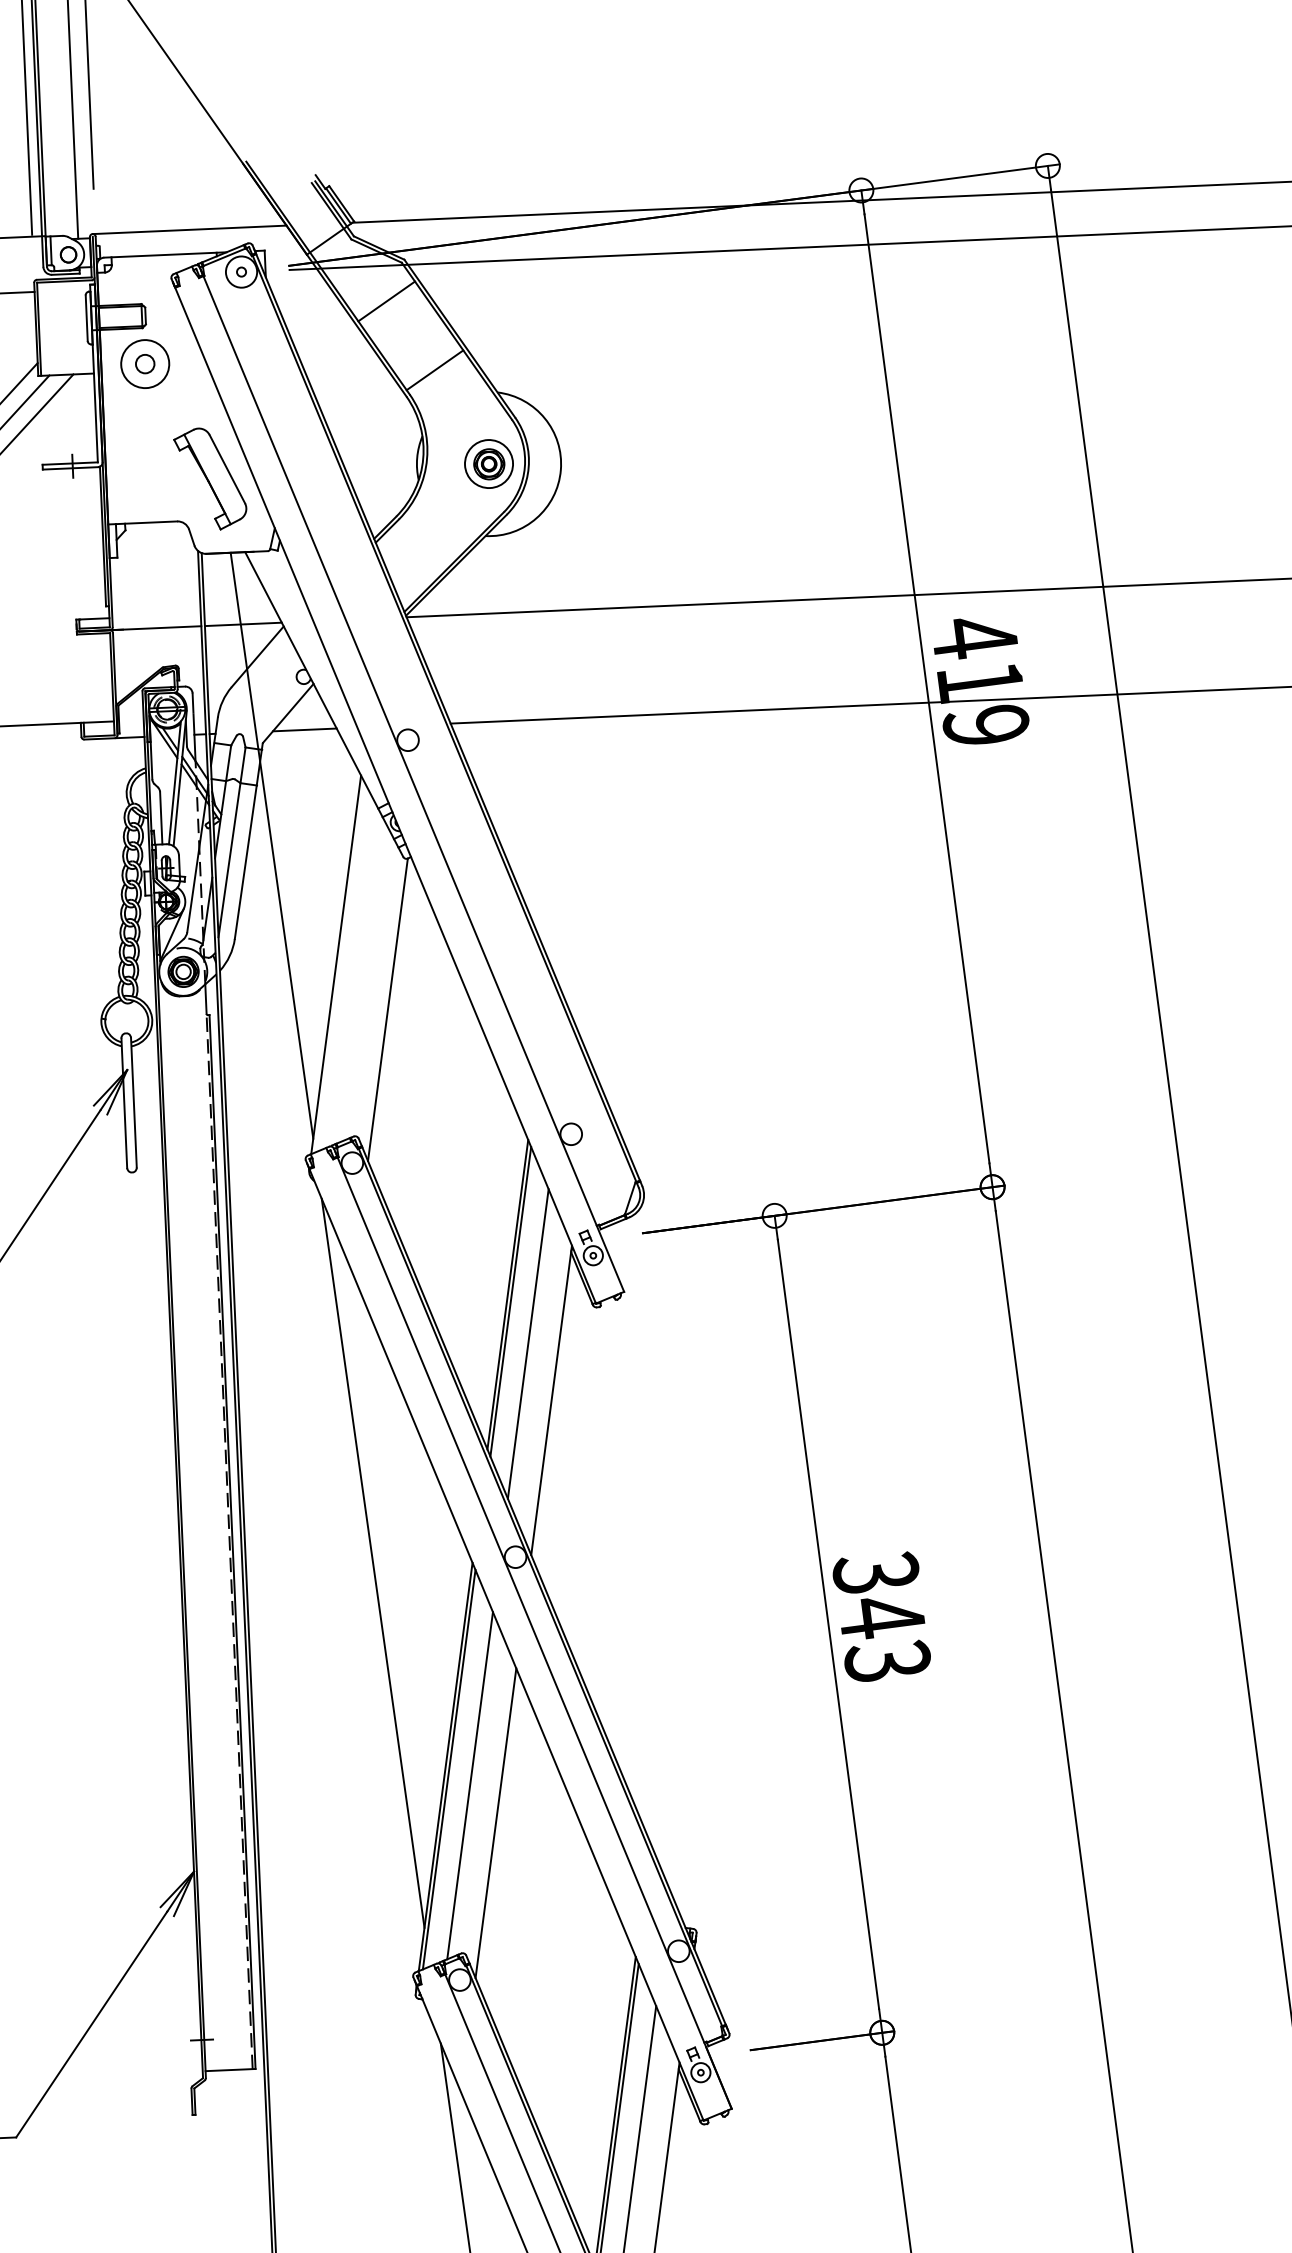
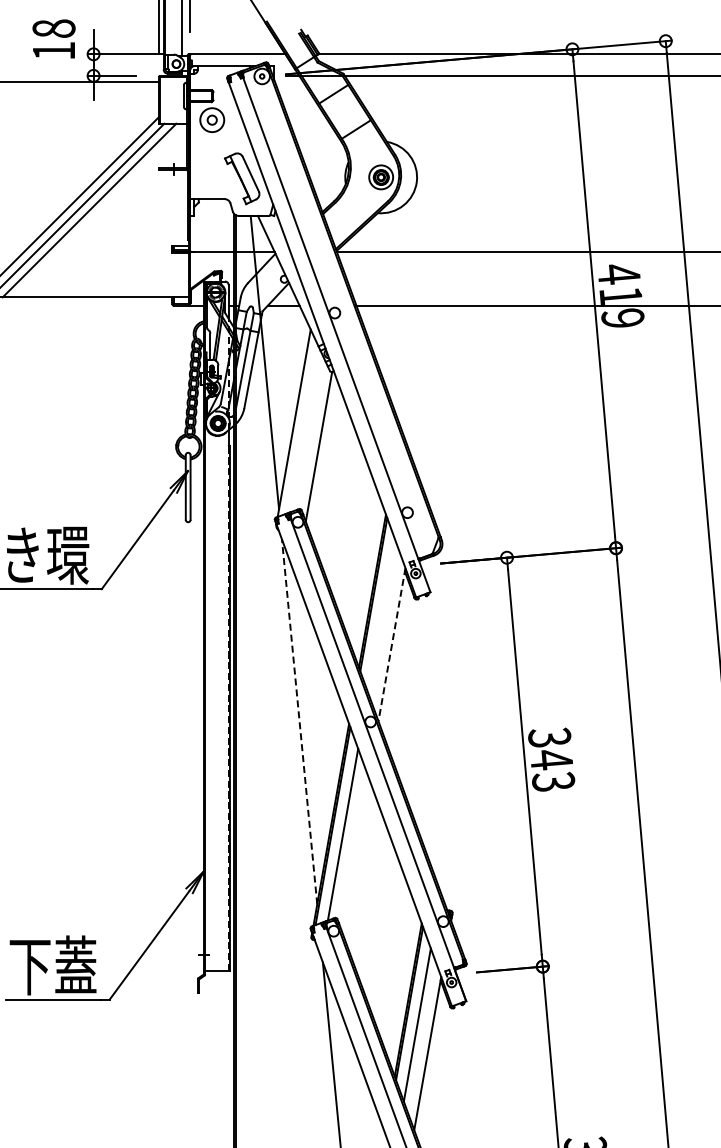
line: (528, 1342) -> (381, 615), removed
line: (550, 1399) -> (391, 644), solid -> dashed
line: (372, 1562) -> (299, 721), solid -> dashed
line: (494, 1822) -> (354, 853), removed

